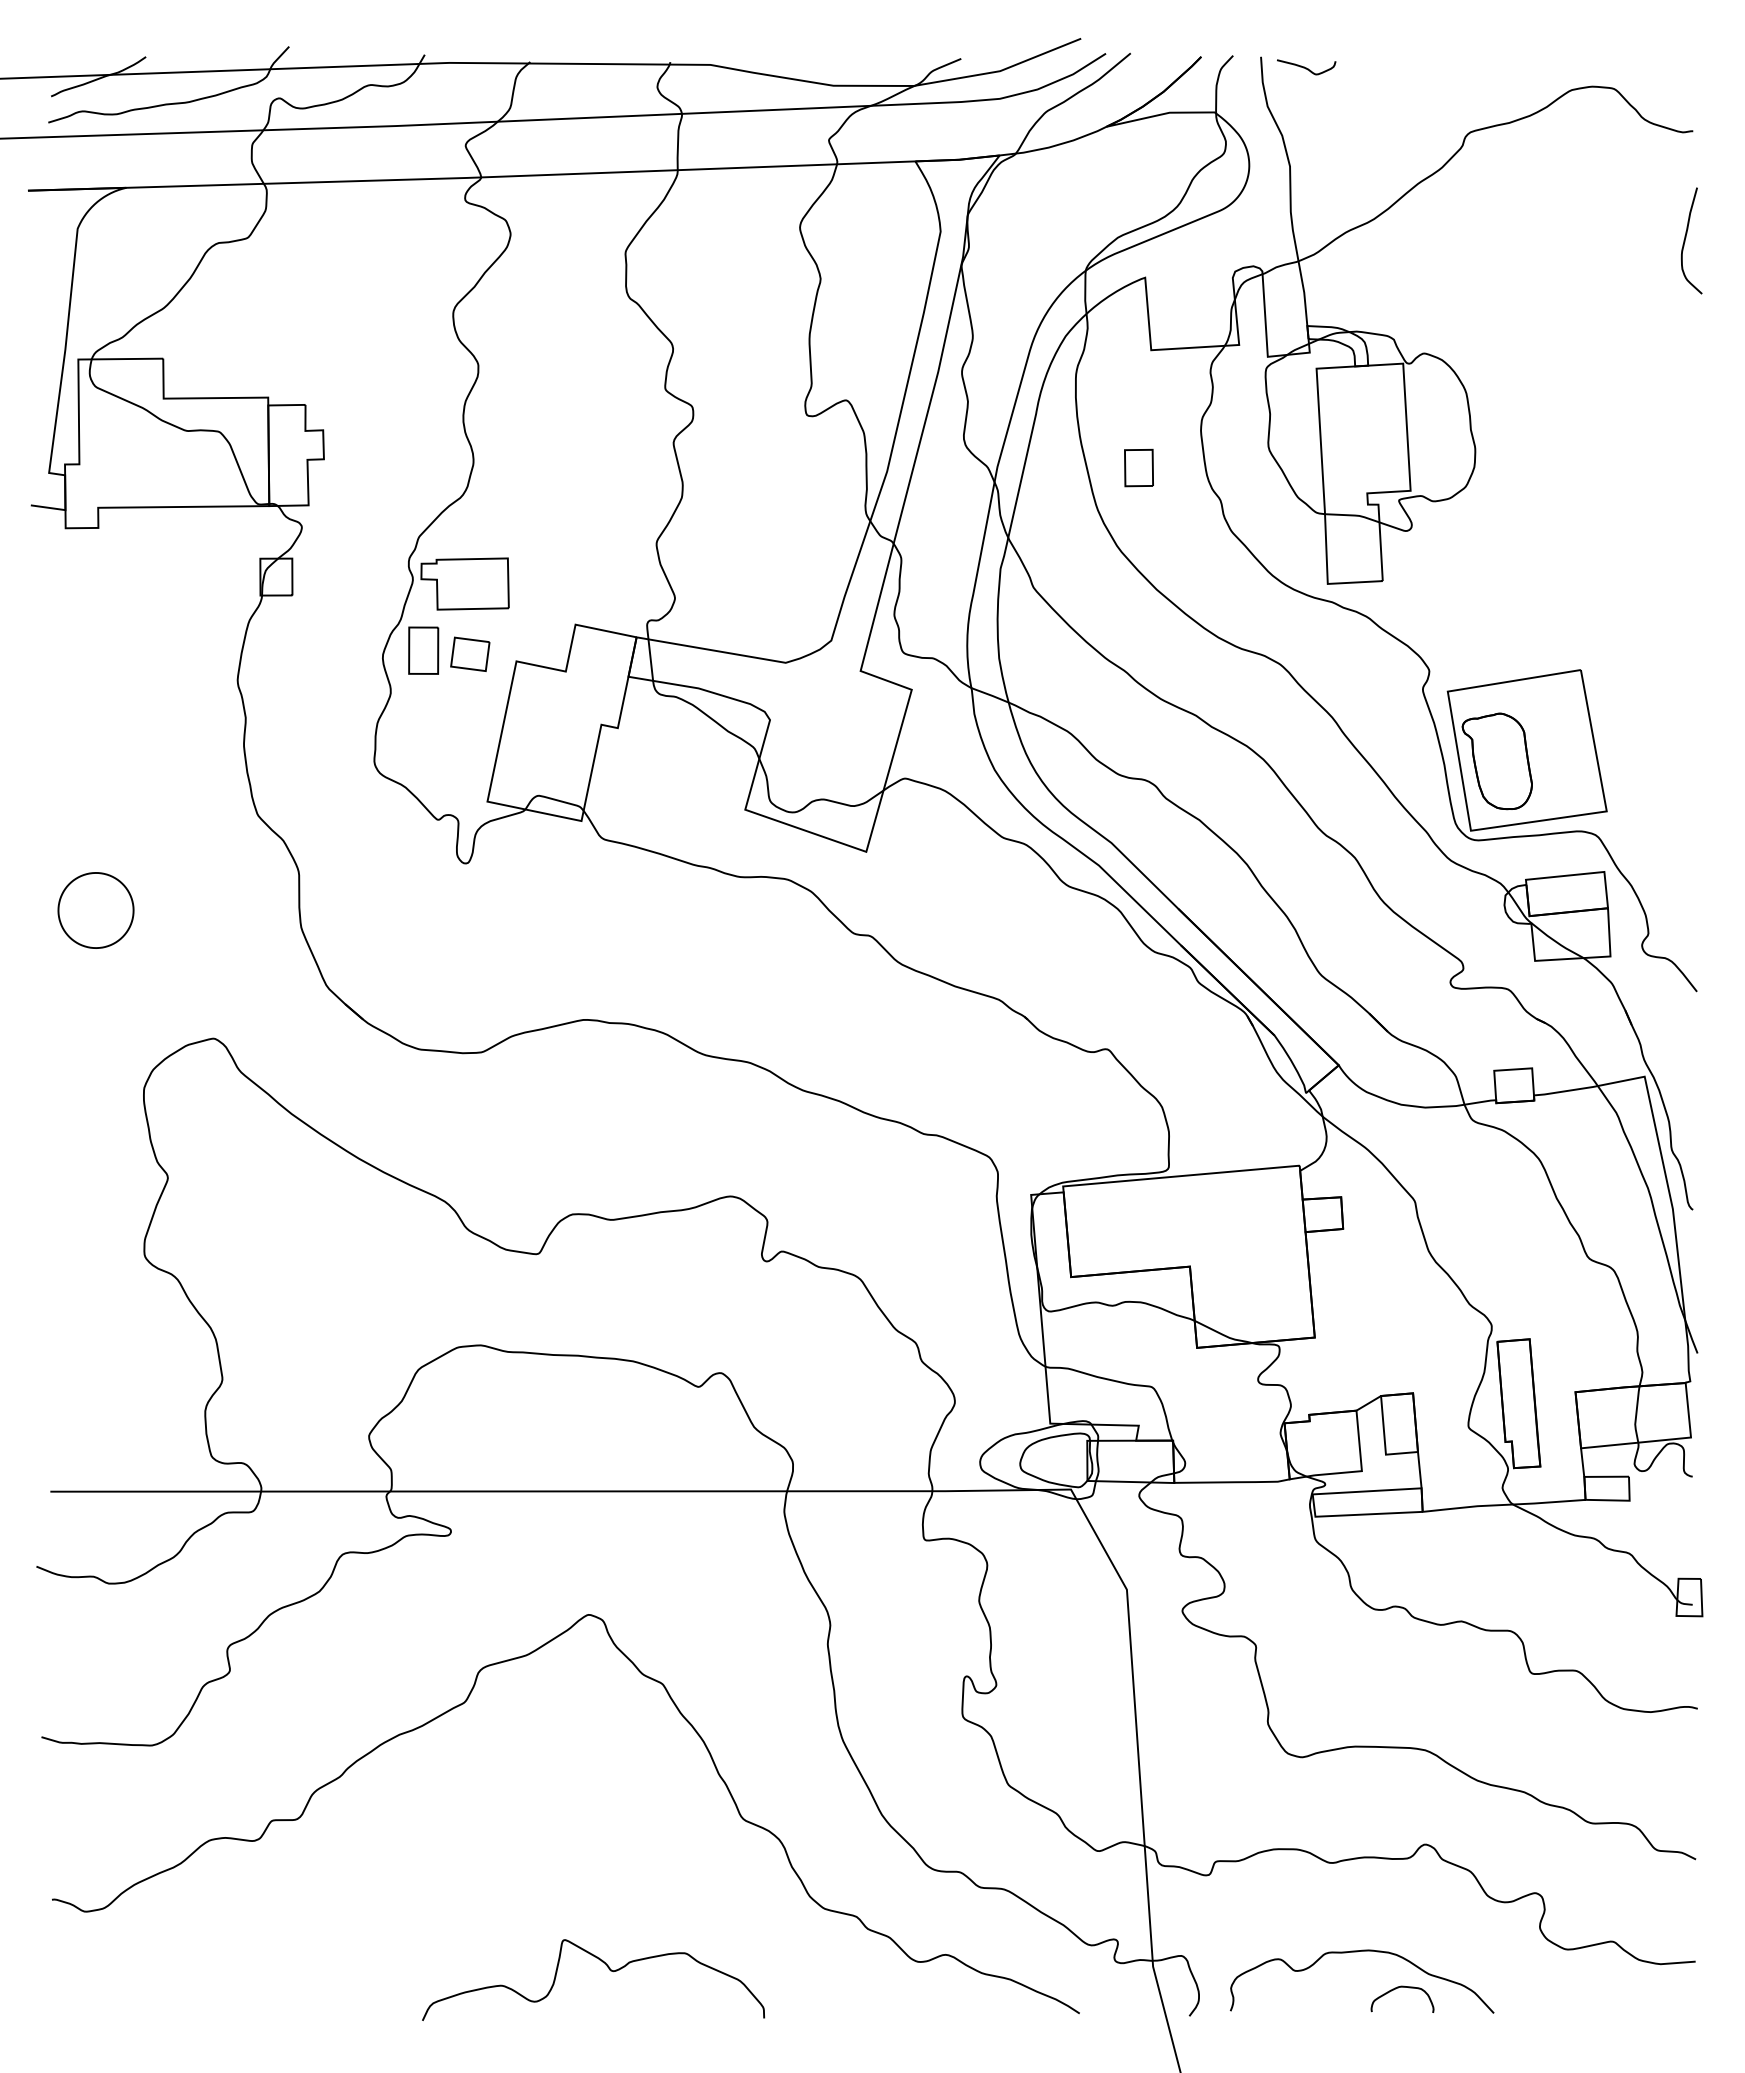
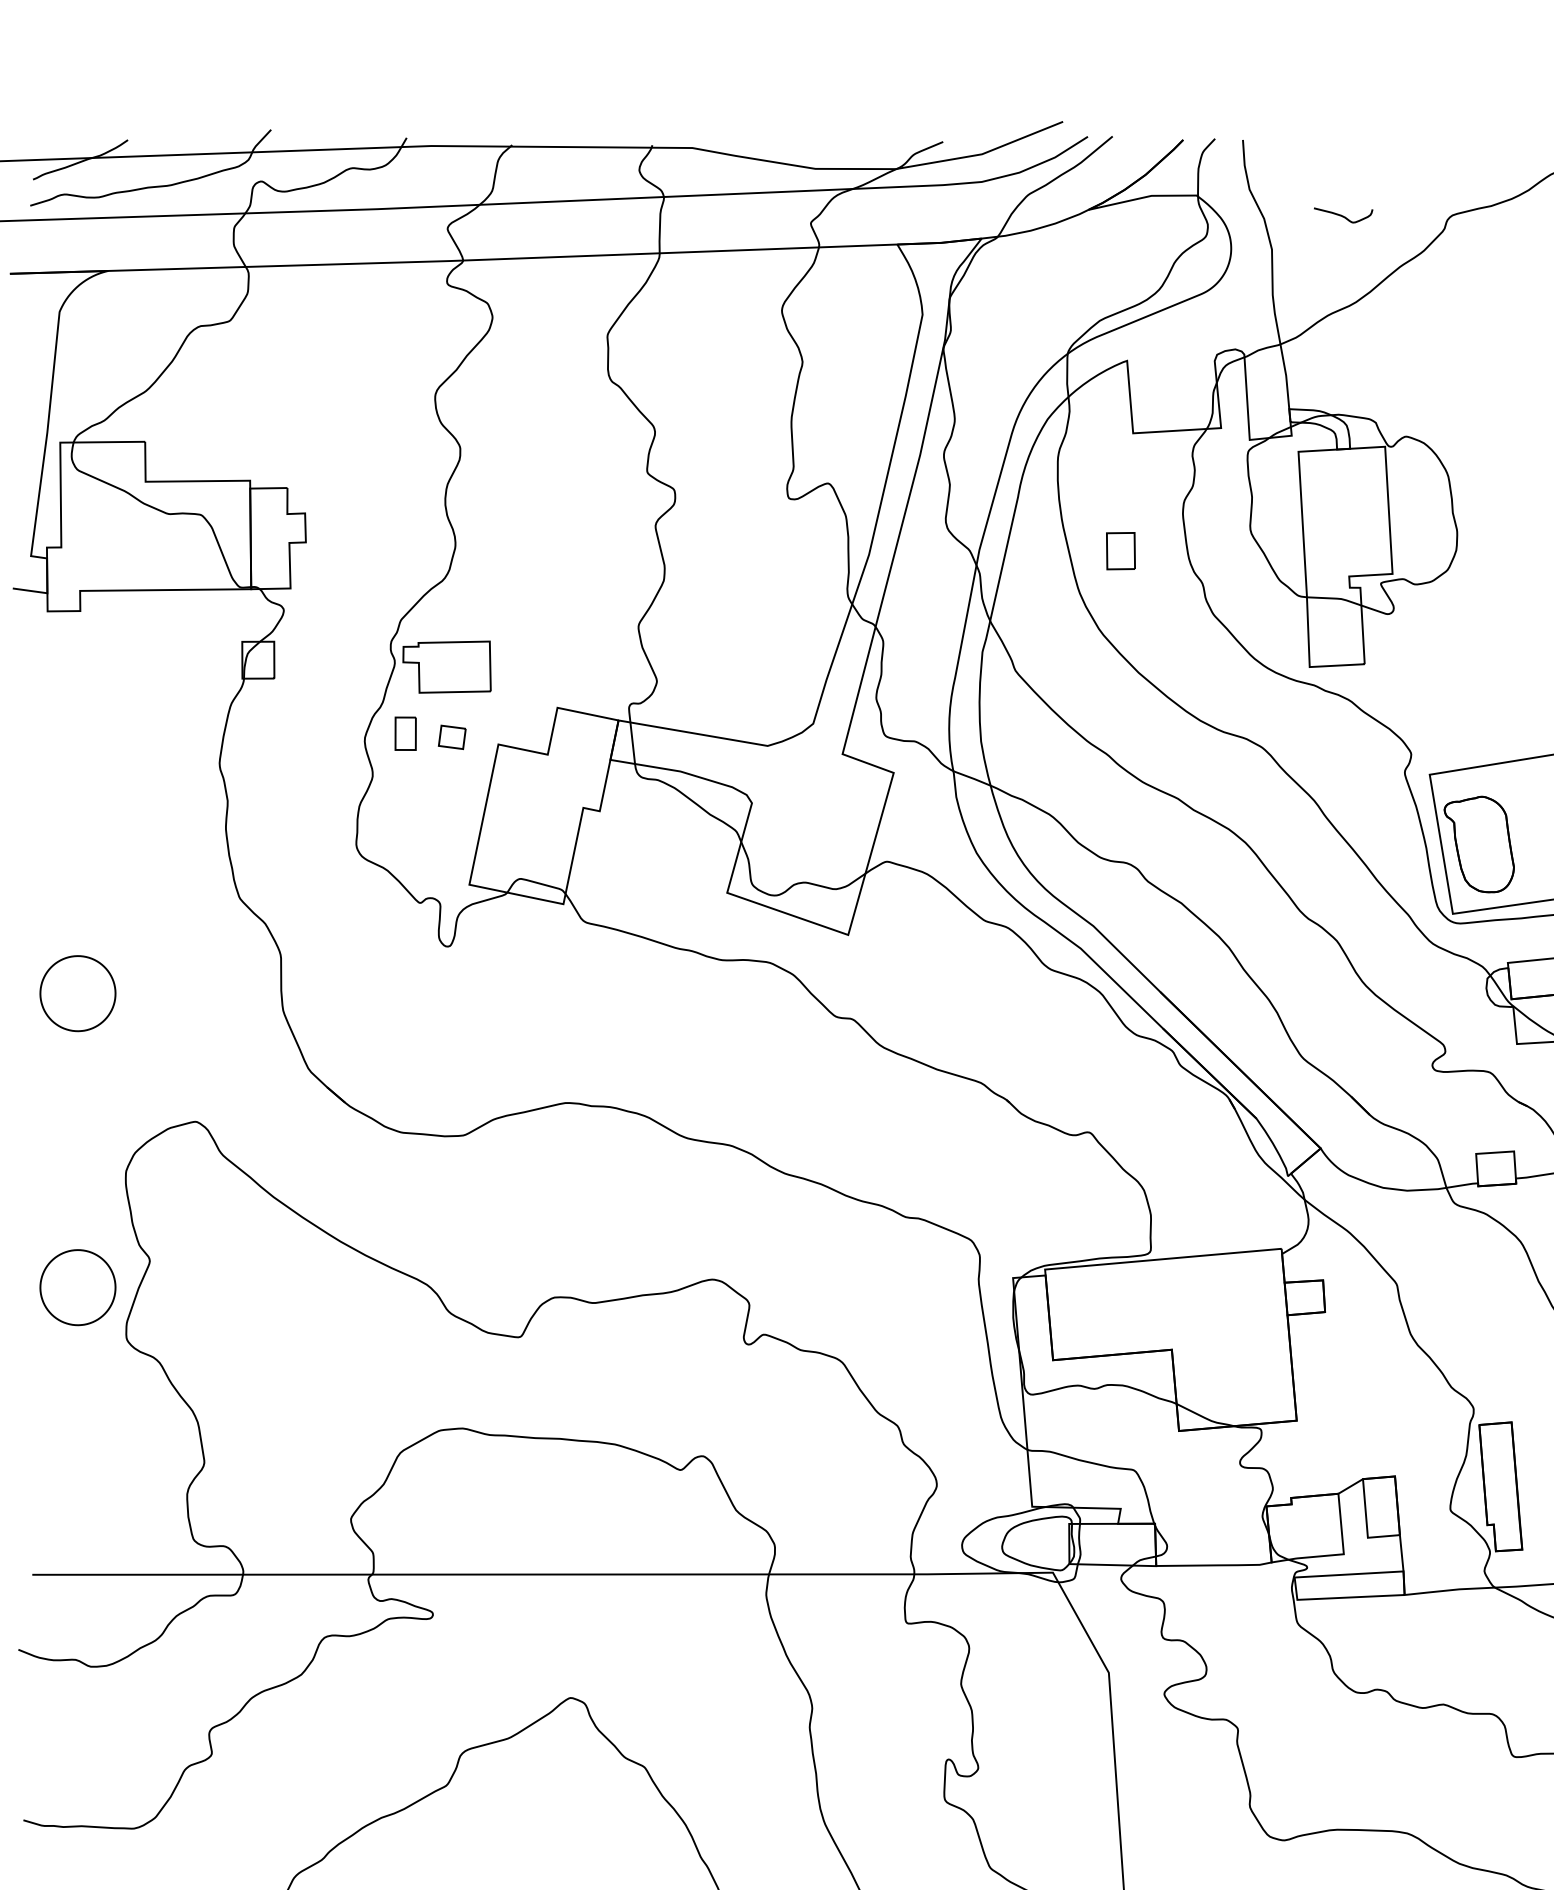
curve: (1306, 67) -> (1343, 215), moved
part: (423, 650) -> (405, 733), size x0.7
part: (470, 653) -> (452, 736), size x0.7
part: (95, 1204) -> (77, 1287), added

